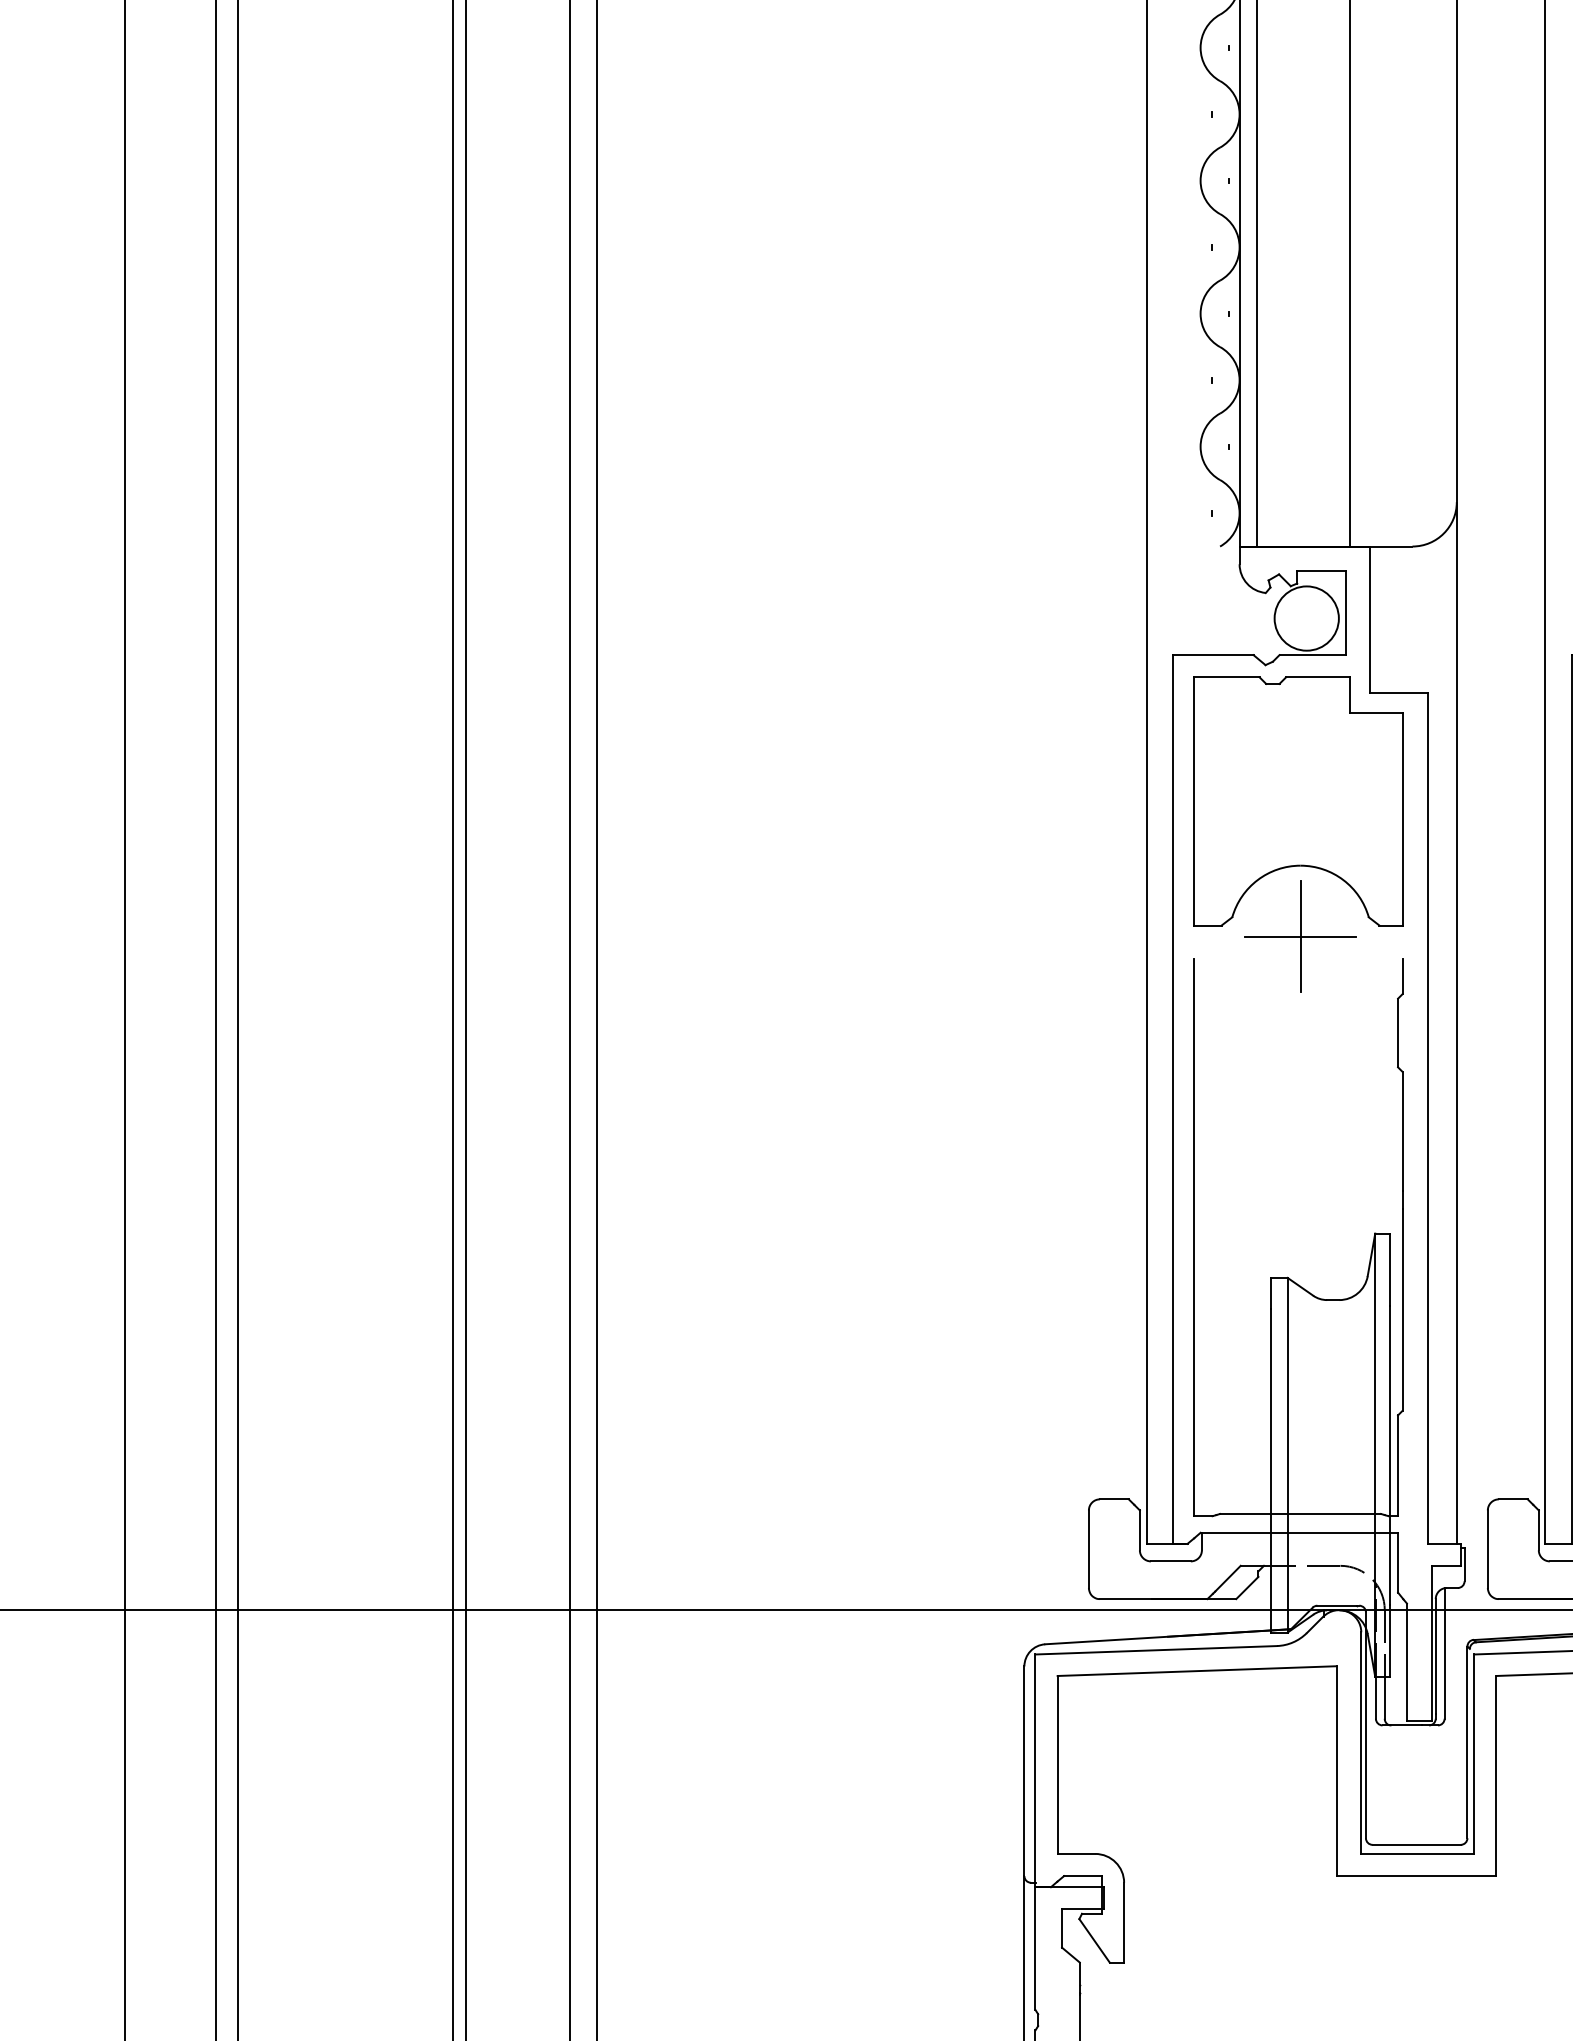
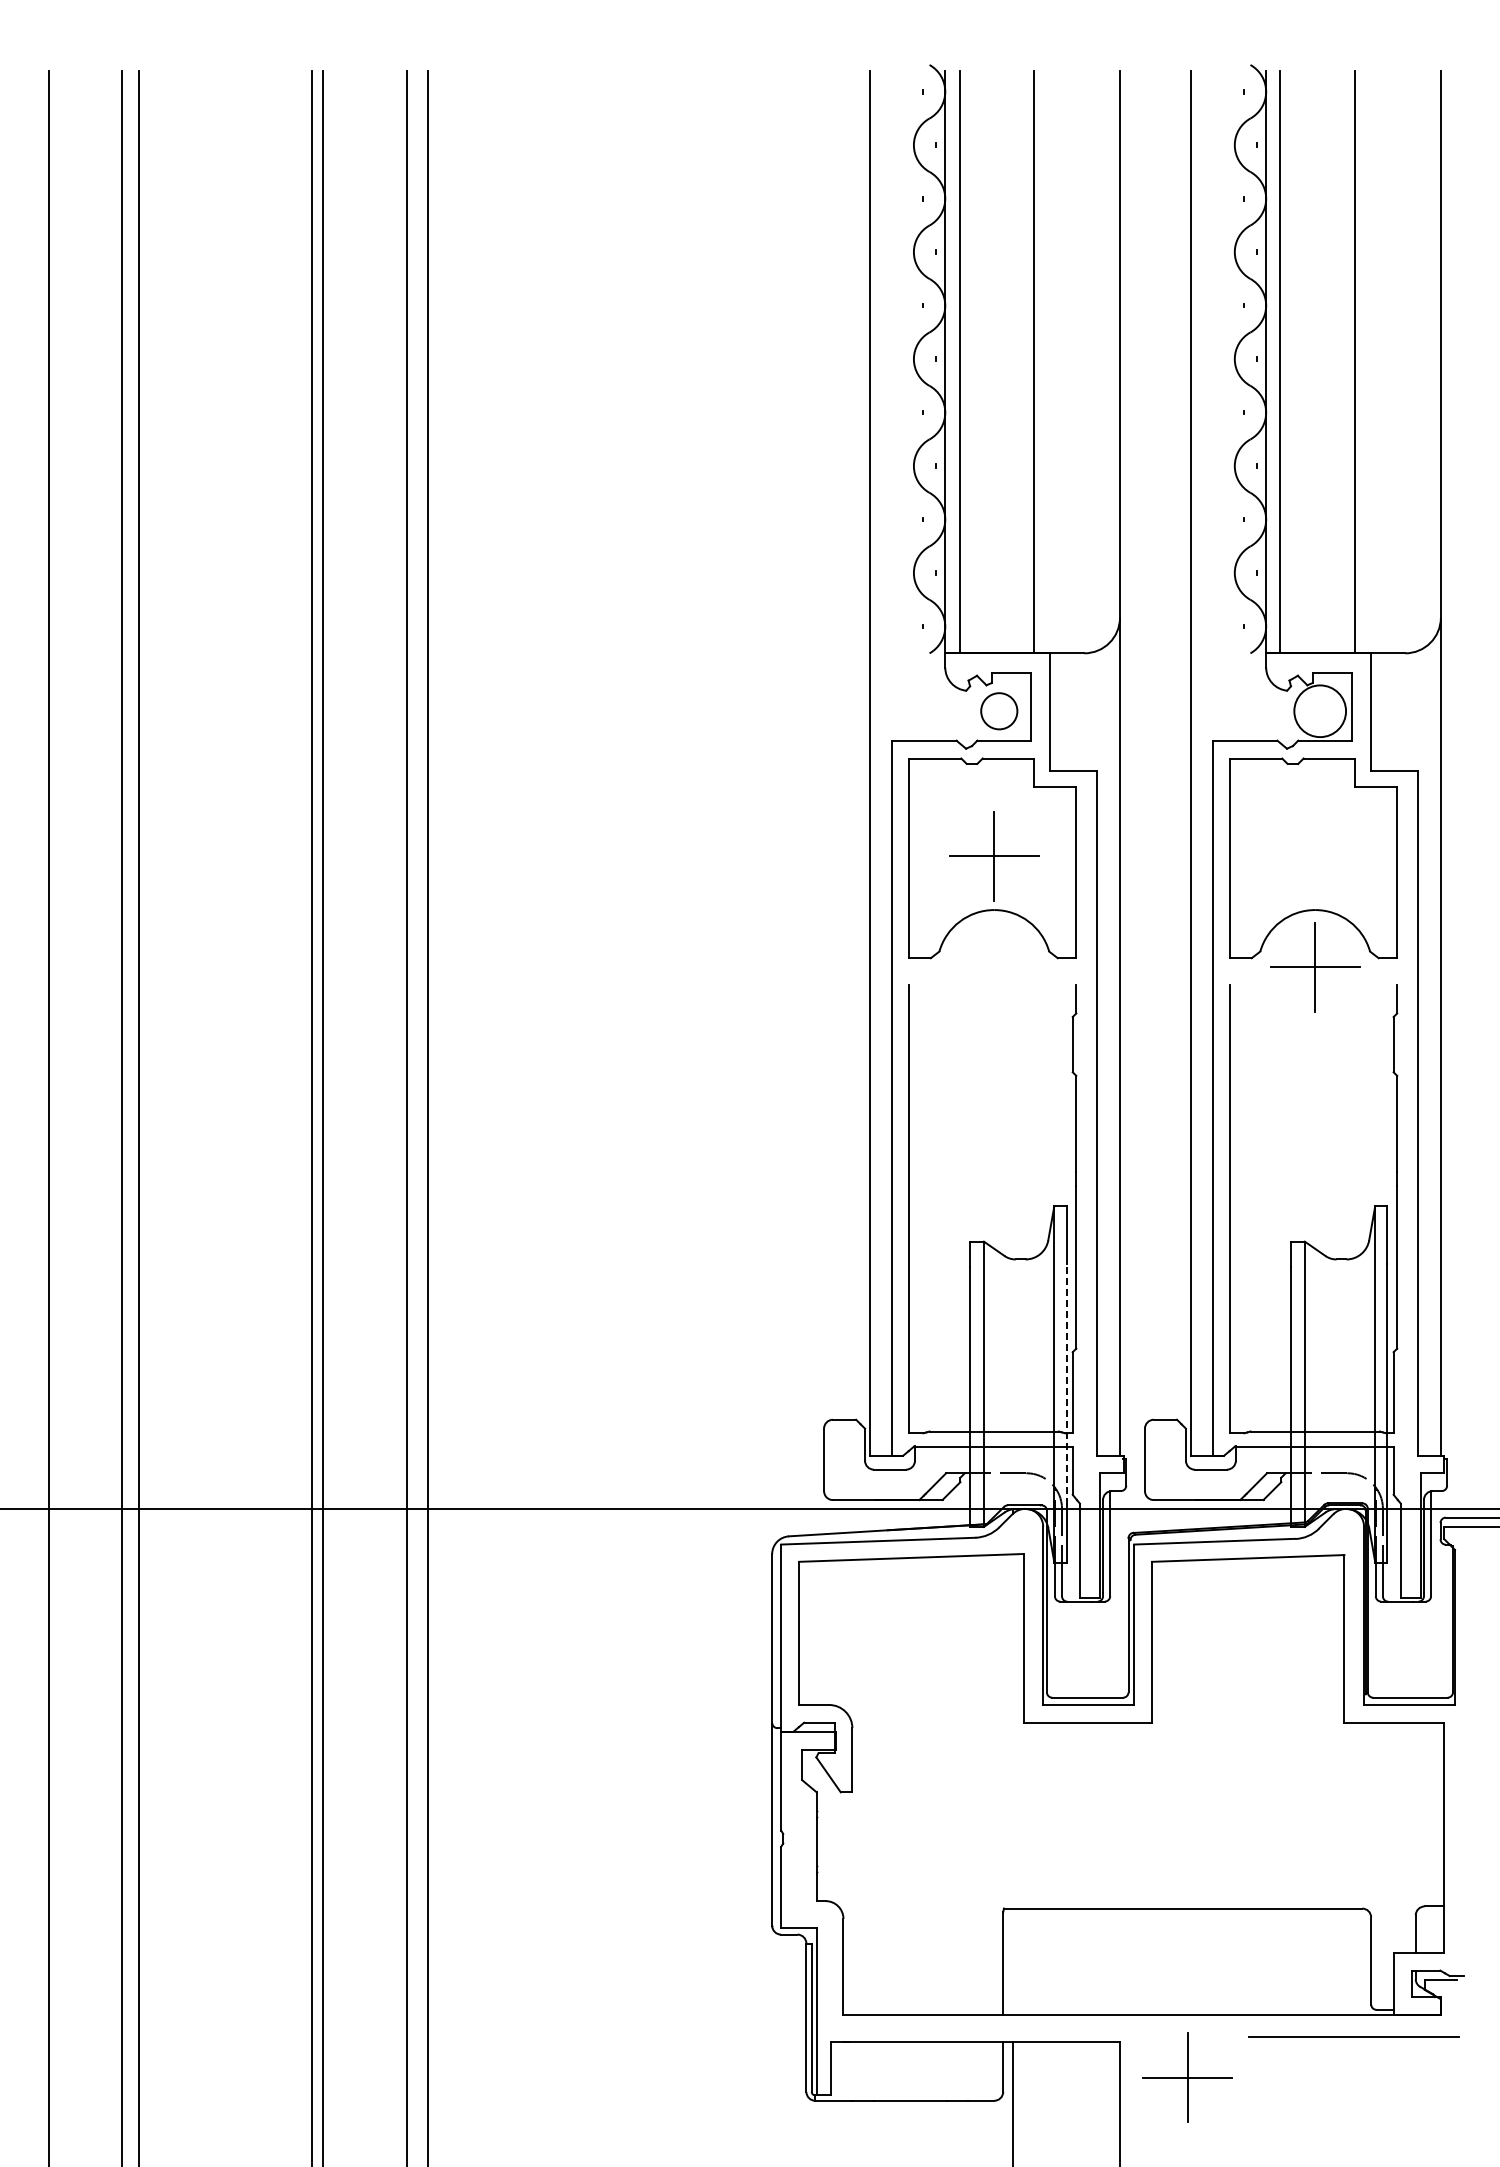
circle: (1307, 618) -> (999, 711), size x0.7
part: (1300, 937) -> (994, 856), moved
line: (1390, 1454) -> (1066, 1383), solid -> dashed

